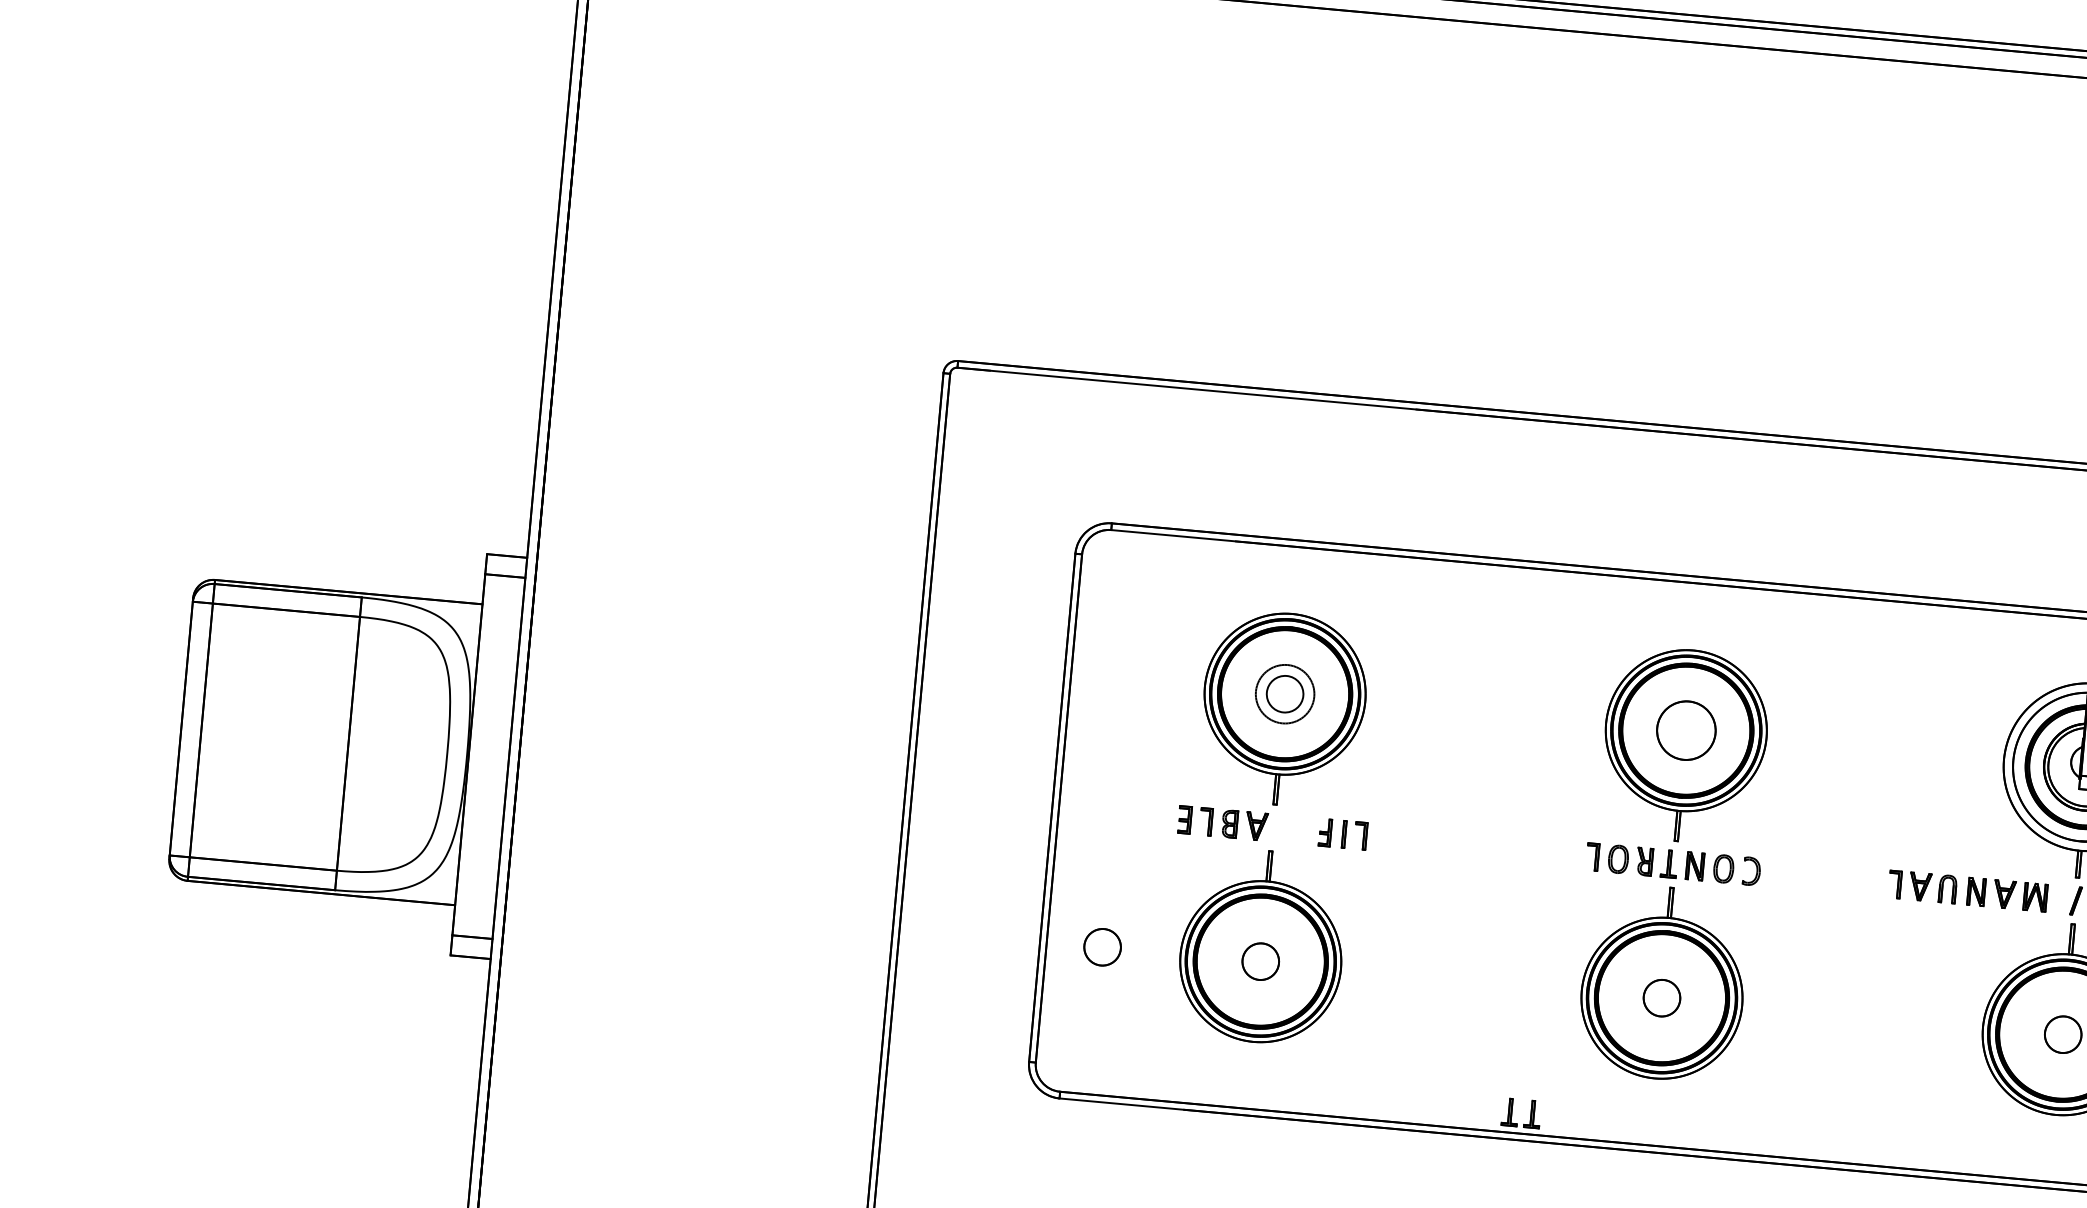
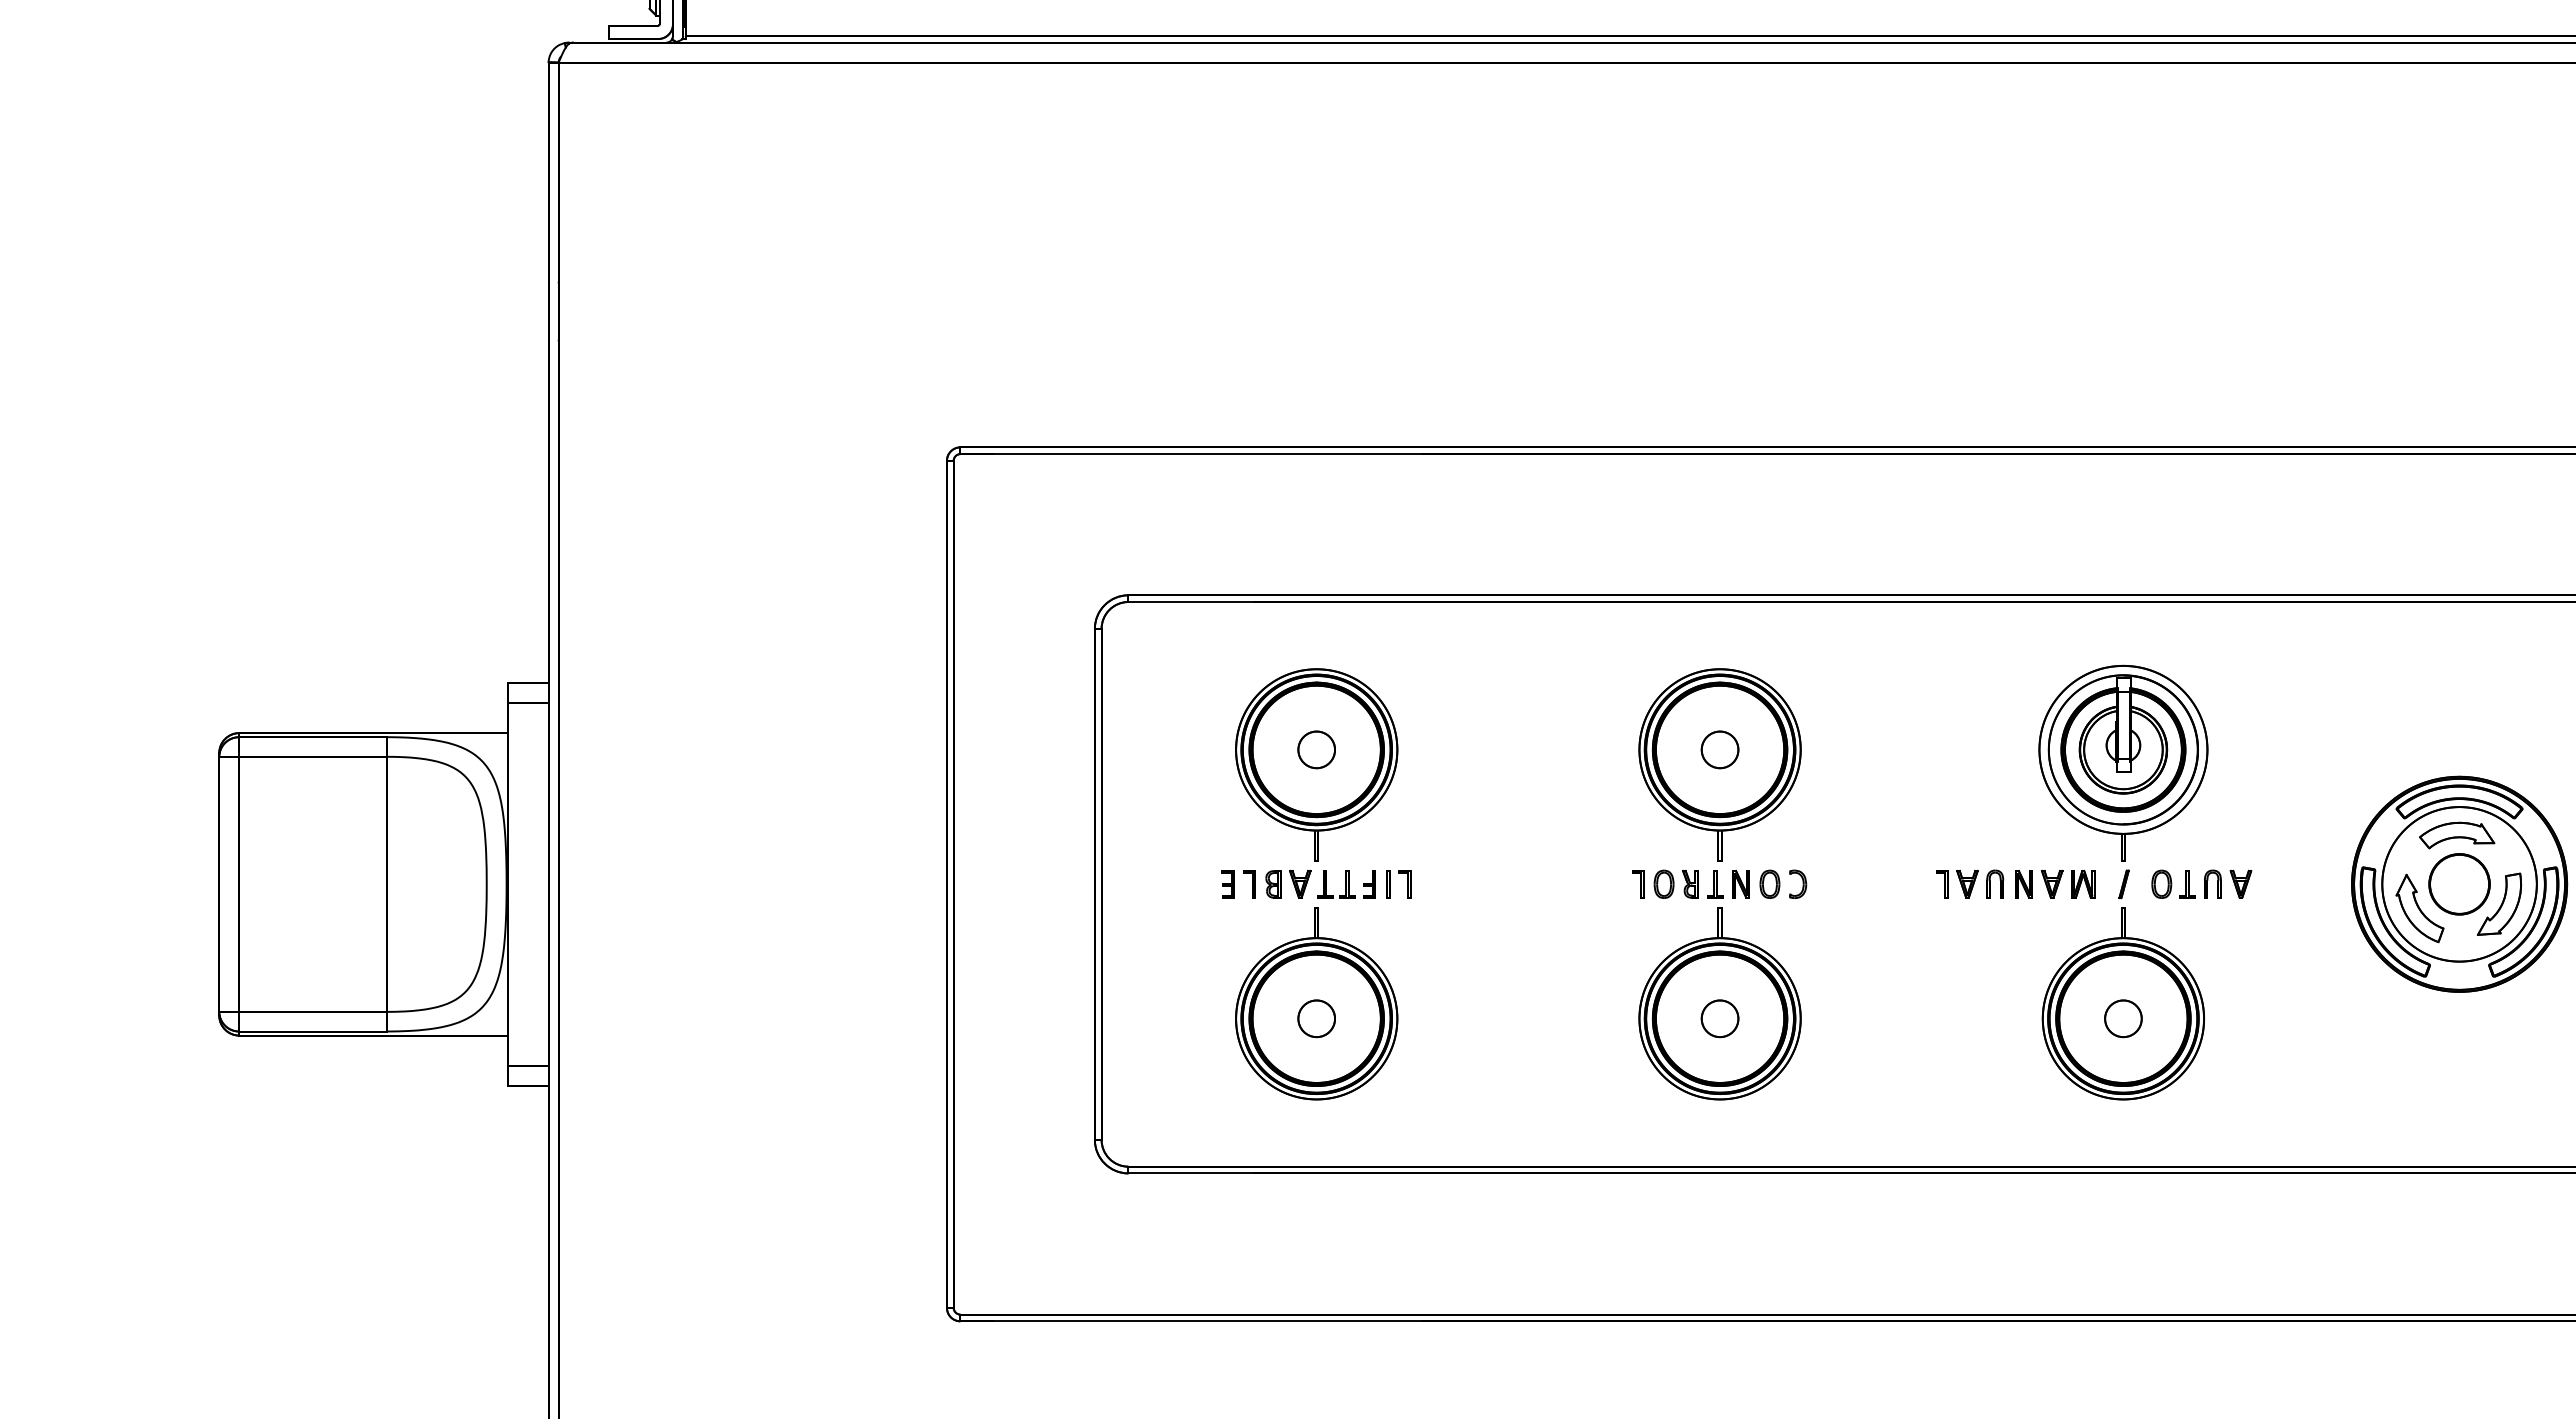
circle: (1284, 693) -> (1316, 749), size x0.62
part: (1685, 730) -> (1719, 749), size x0.62
part: (1102, 946) -> (1157, 1018), removed
part: (1530, 1114) -> (1345, 884), moved

